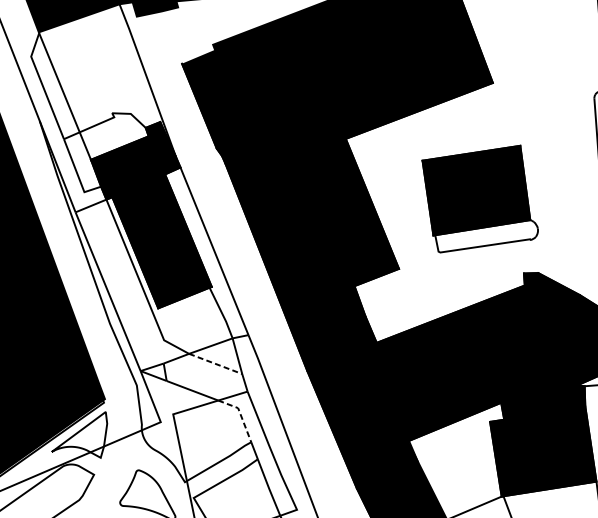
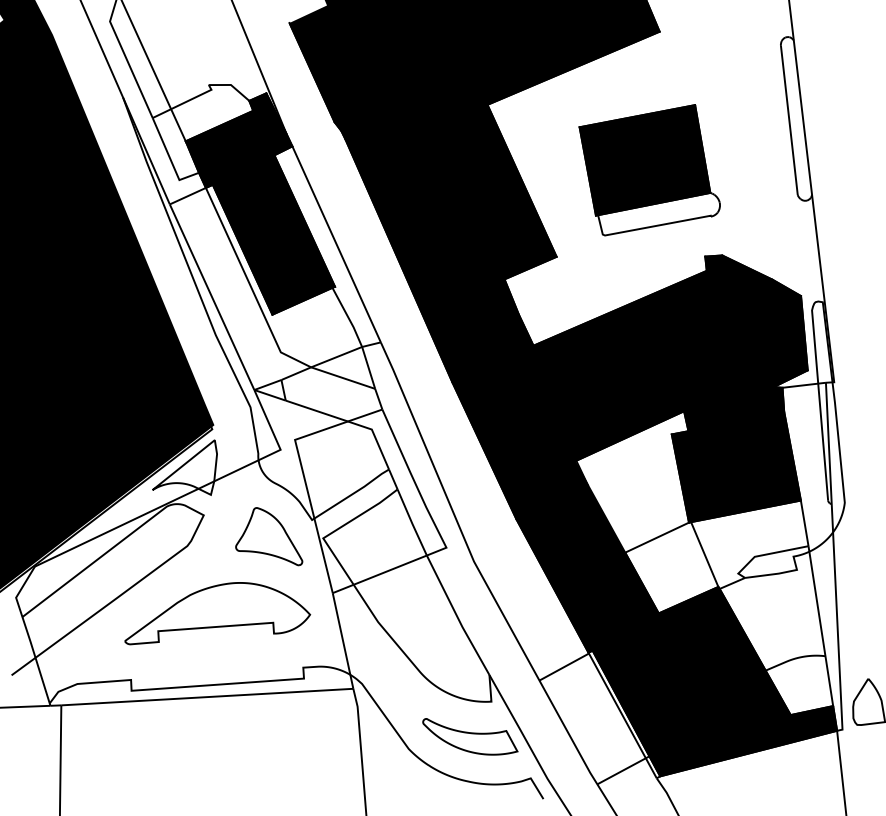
line: (215, 364) -> (343, 378), dashed -> solid
line: (240, 414) -> (375, 437), dashed -> solid

